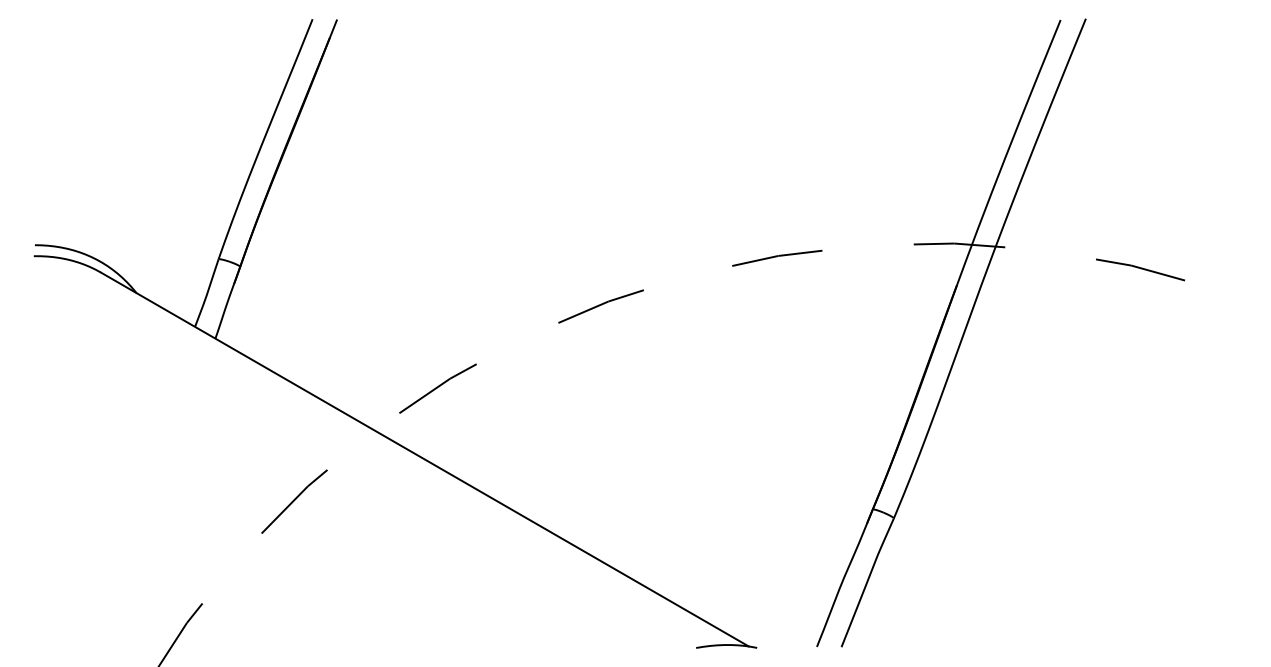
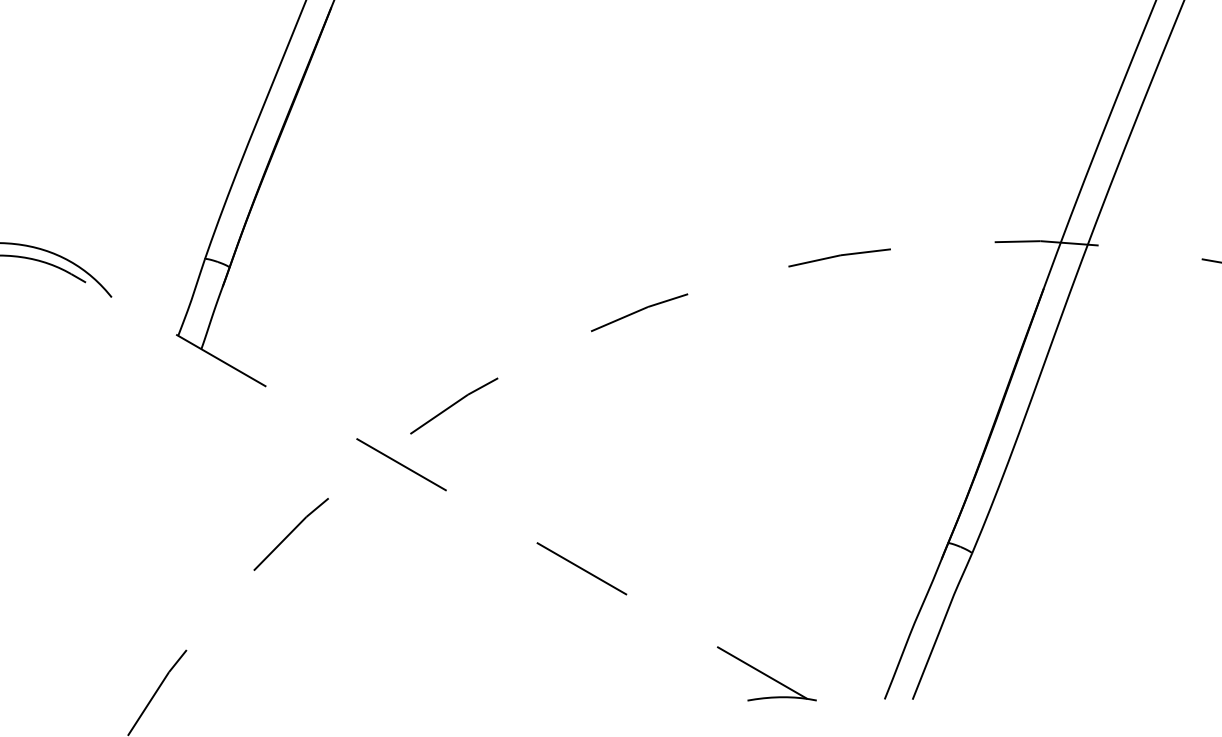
line: (424, 459) -> (438, 486), solid -> dashed

